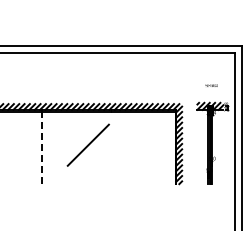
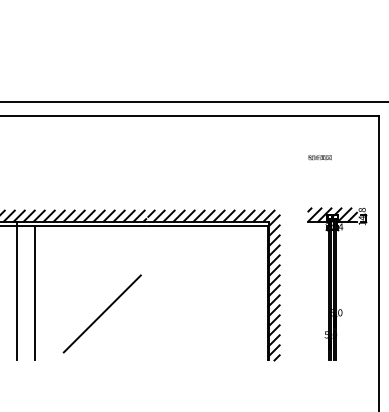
text: (211, 85) -> (319, 157), moved
line: (87, 144) -> (100, 312), moved
line: (41, 148) -> (16, 293), dashed -> solid
line: (51, 148) -> (35, 293), added

